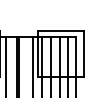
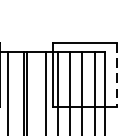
line: (84, 53) -> (117, 74), solid -> dashed

